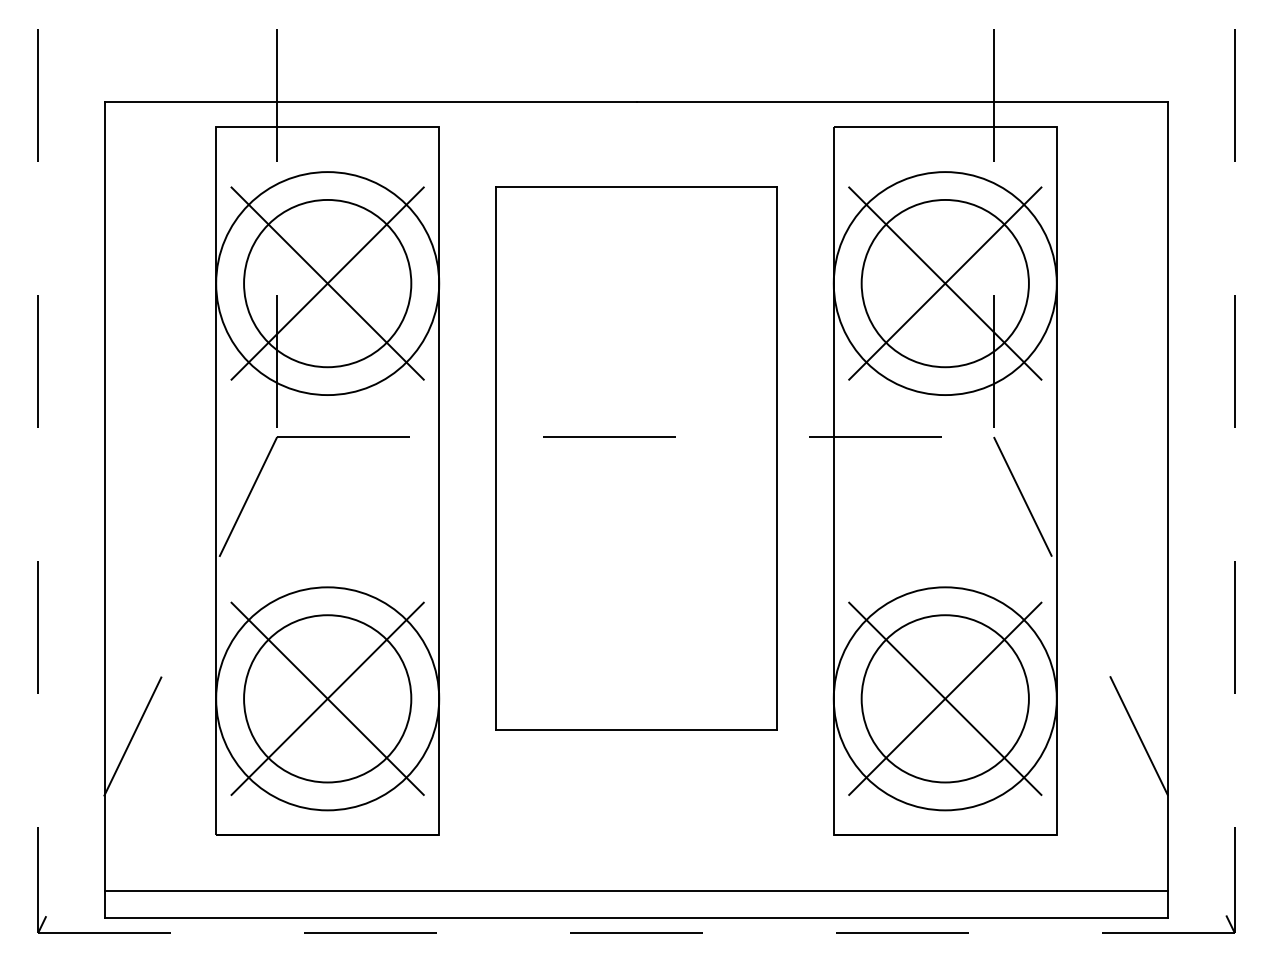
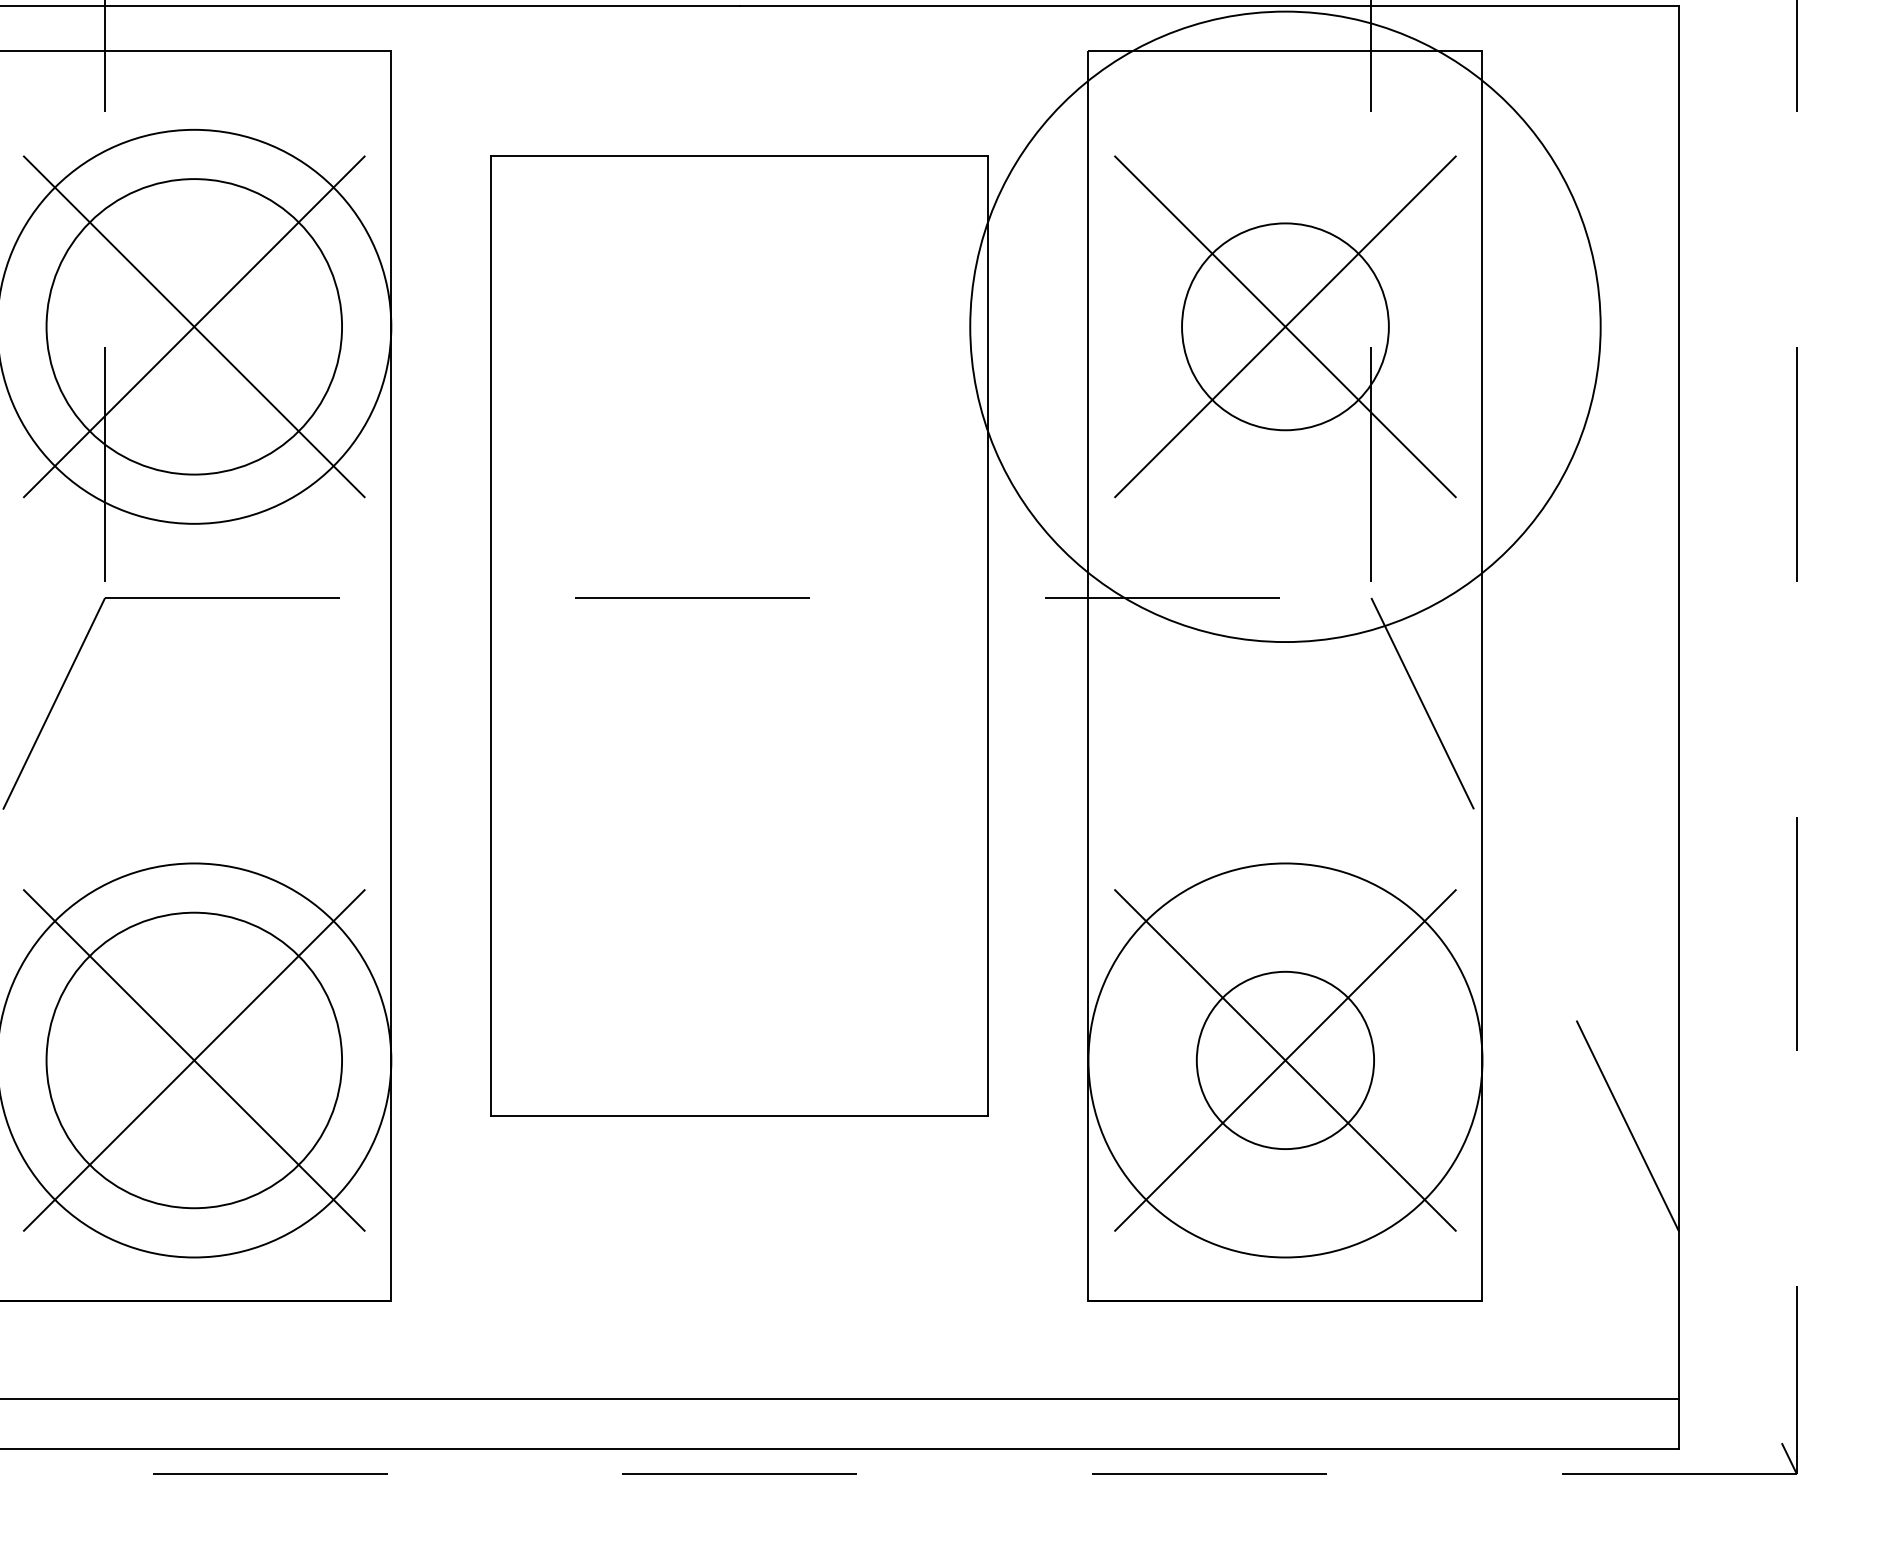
circle: (944, 283) -> (1284, 326), size x0.7
circle: (944, 283) -> (1284, 326), size x1.6
circle: (944, 698) -> (1284, 1059), size x0.6

